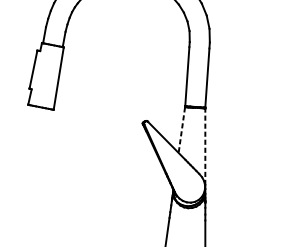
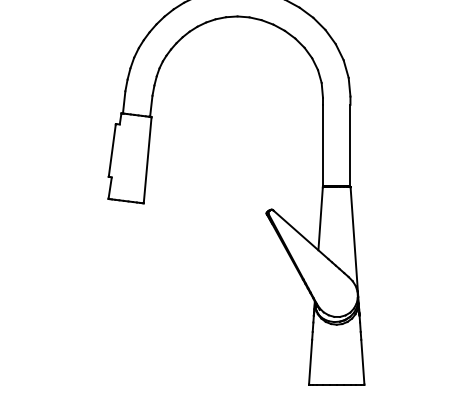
line: (181, 130) -> (320, 219), dashed -> solid
line: (205, 146) -> (354, 238), dashed -> solid

